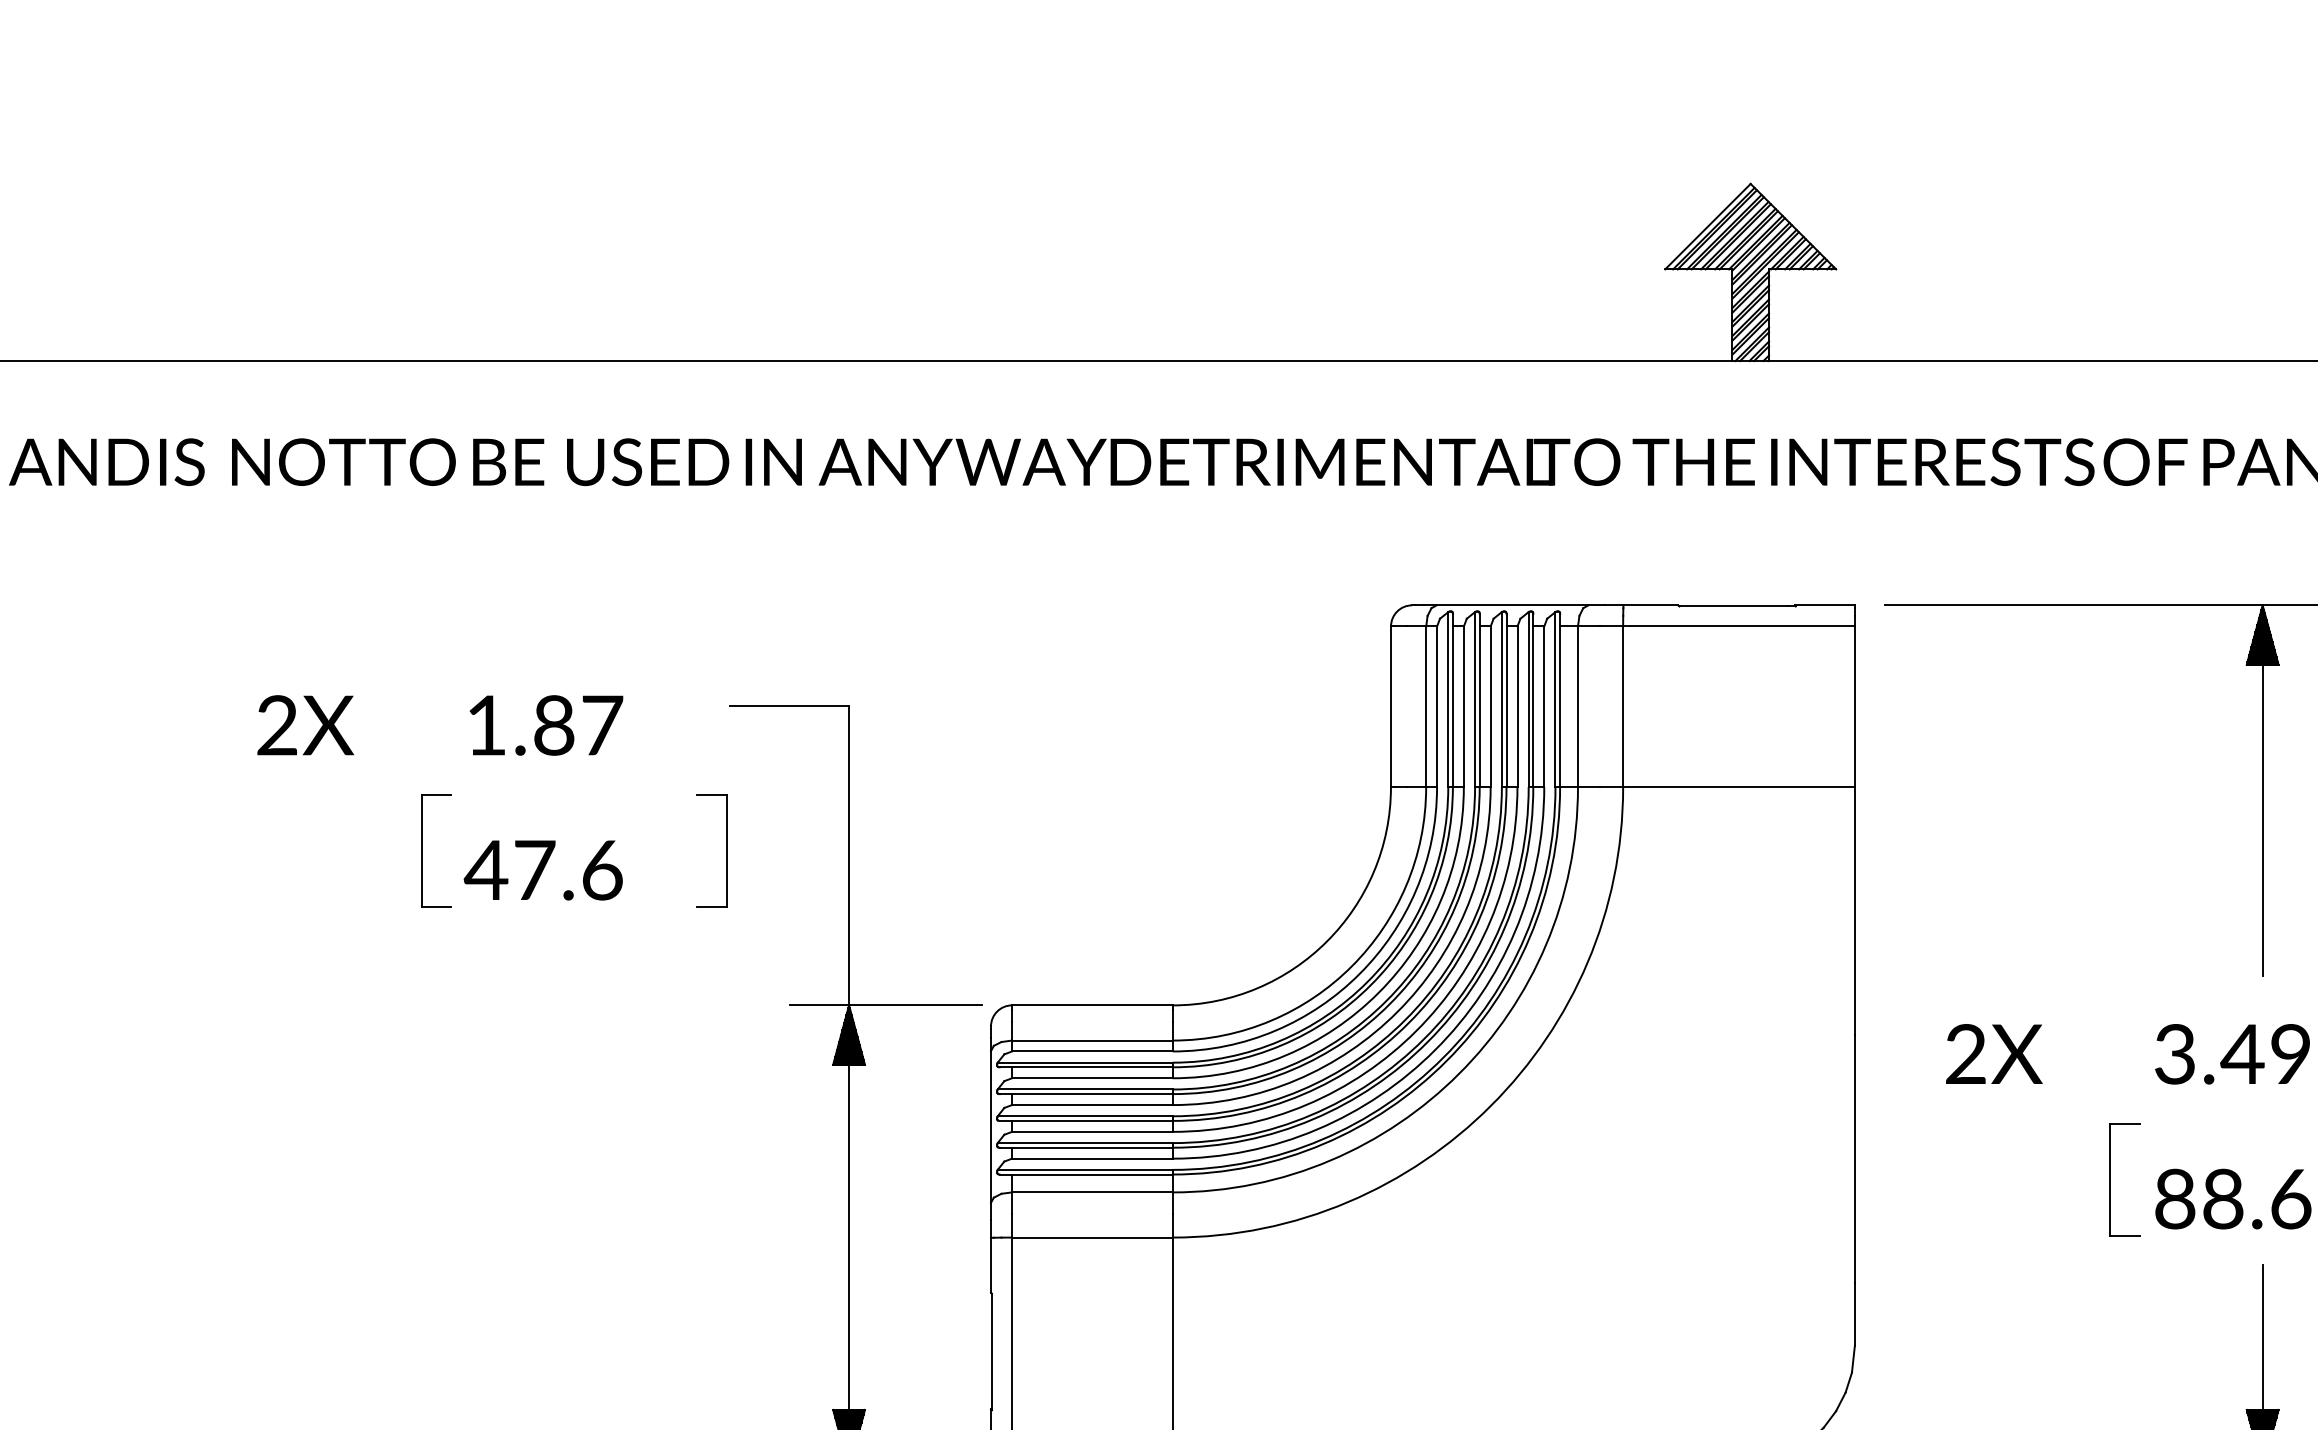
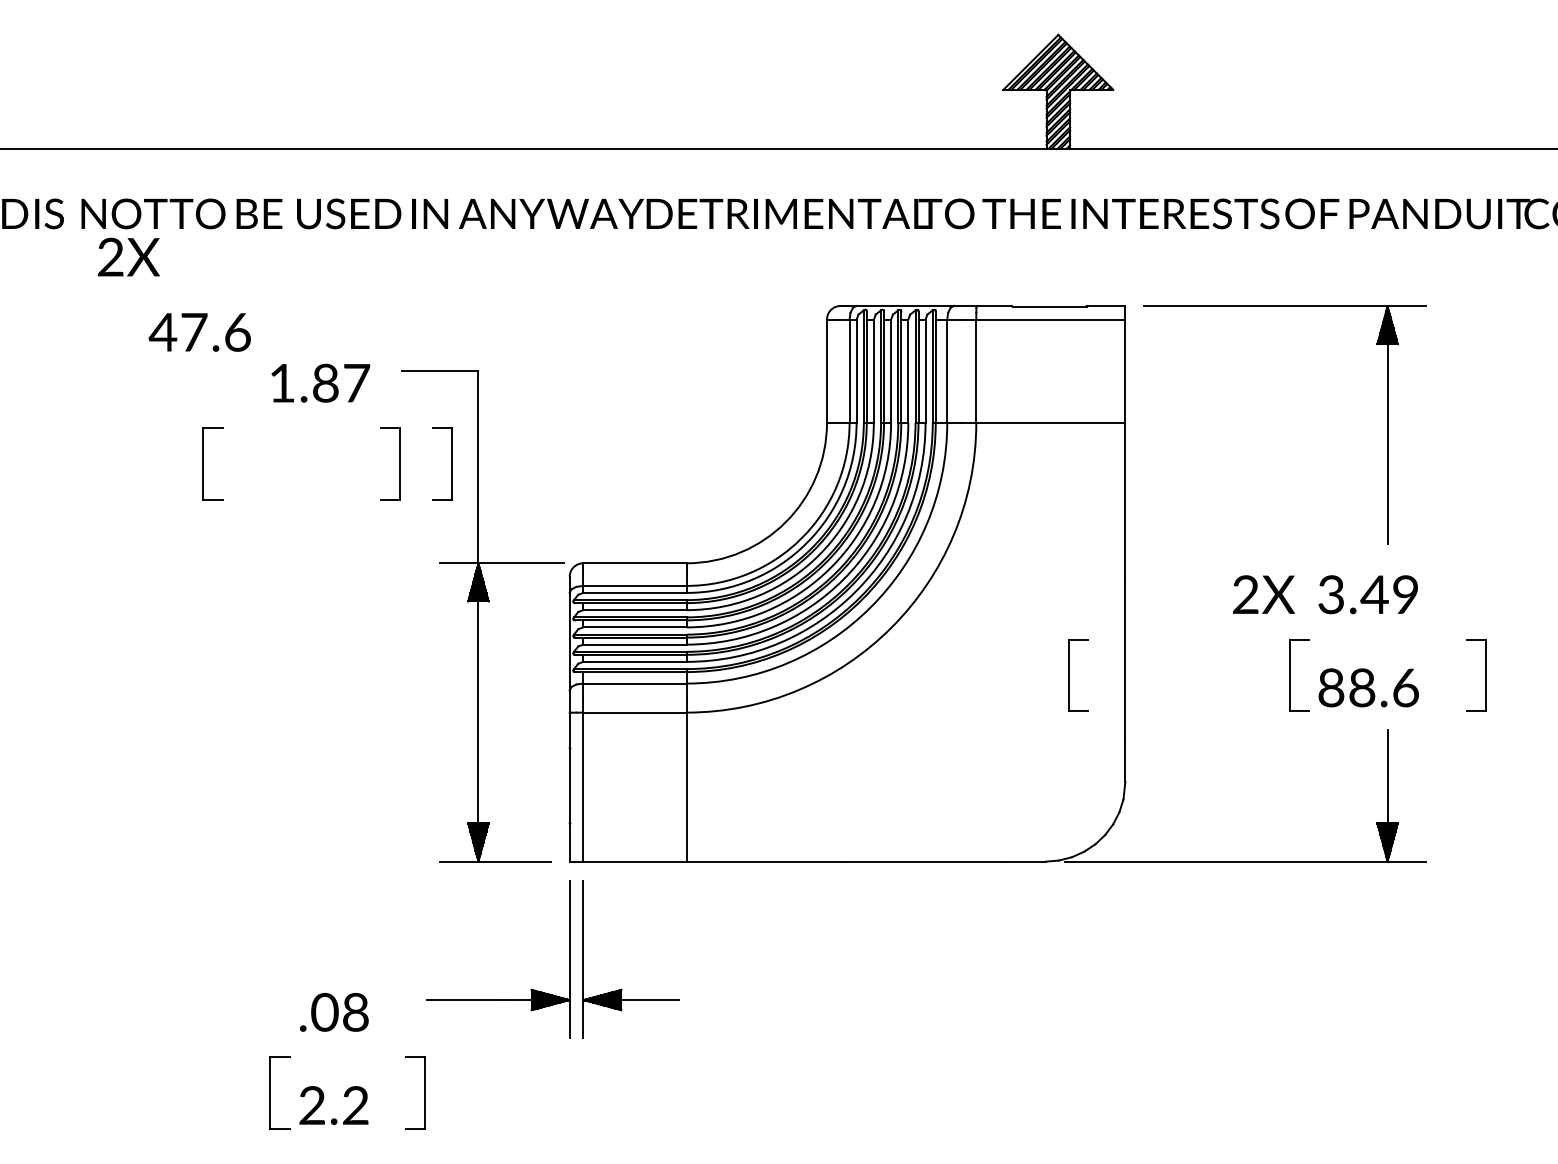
text: (304, 724) -> (128, 256), moved
text: (545, 724) -> (320, 382), moved
part: (807, 850) -> (451, 463), added
text: (542, 870) -> (199, 332), moved
text: (1995, 1053) -> (1264, 594), moved
part: (1768, 1179) -> (1069, 675), added

